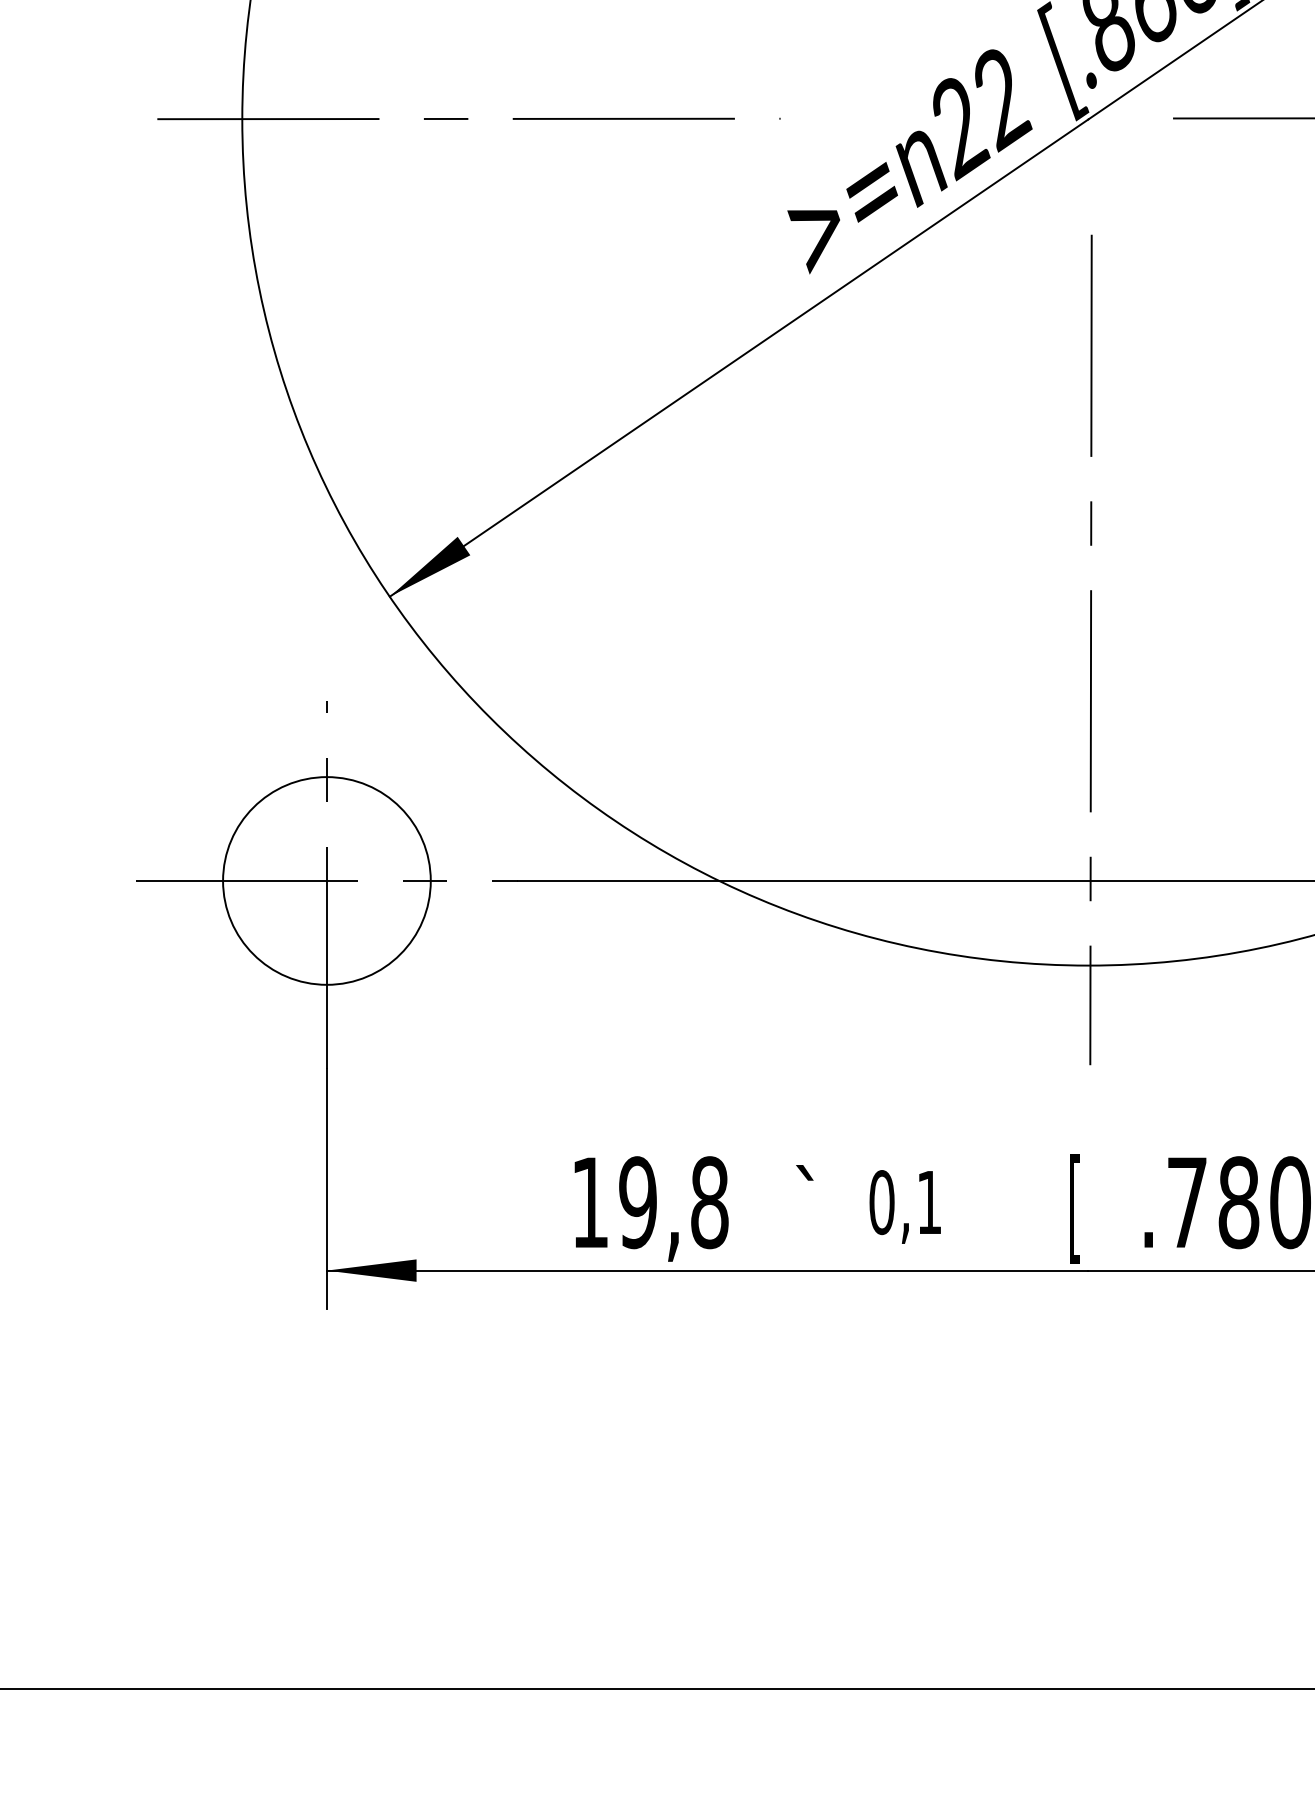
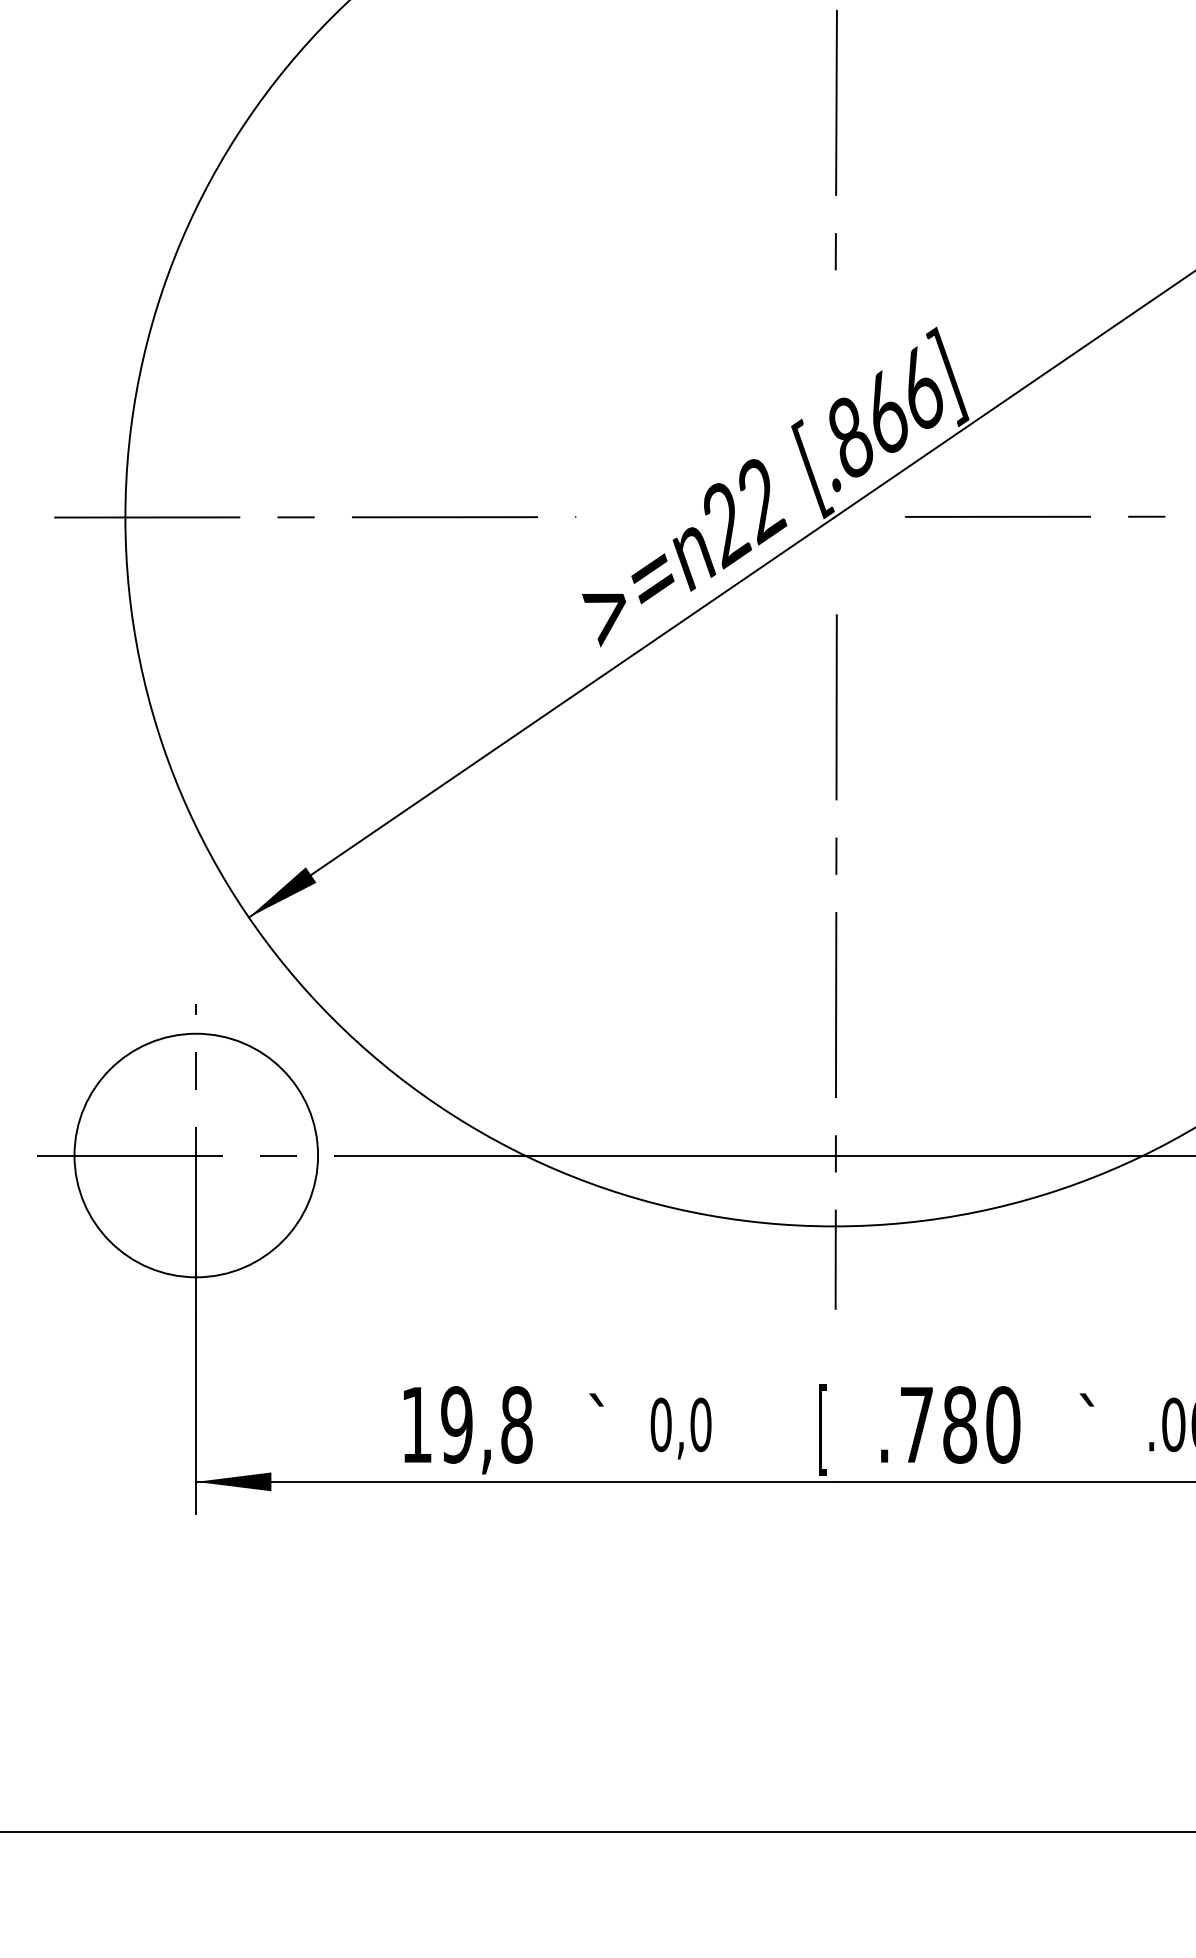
circle: (327, 880) -> (196, 1155), size x1.4
text: (928, 1202) -> (700, 1424), 0,1 -> 0,0

